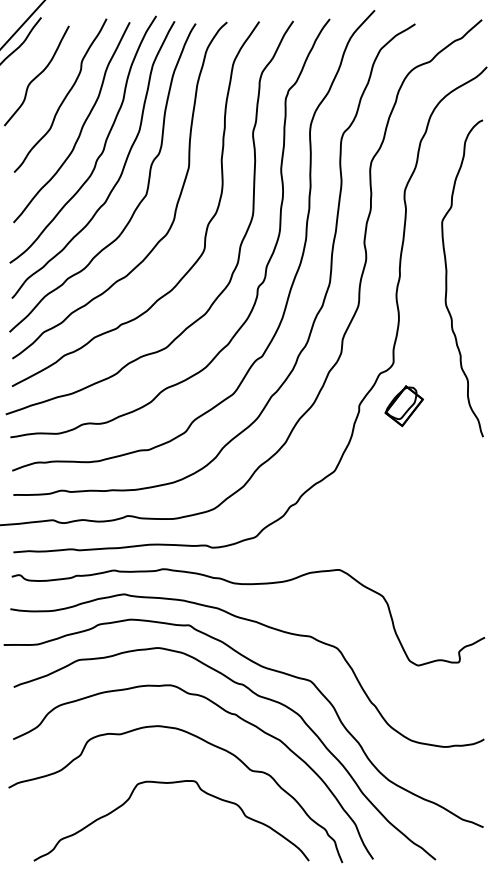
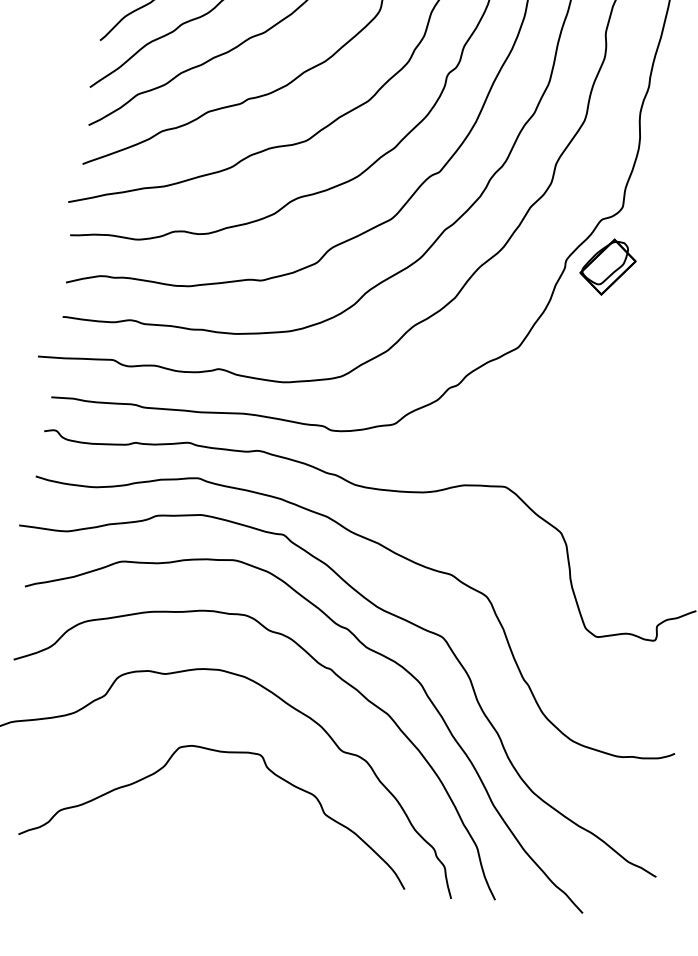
part: (403, 406) -> (606, 267), moved

